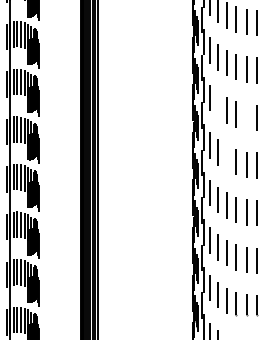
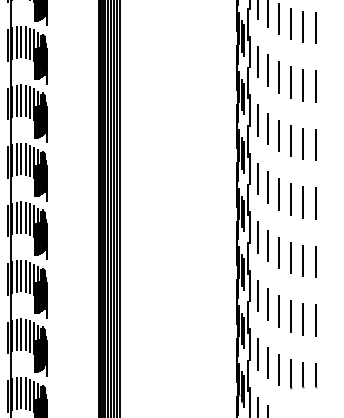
line: (217, 104) -> (267, 128), added
line: (246, 116) -> (303, 143), added
line: (226, 158) -> (278, 194), added

